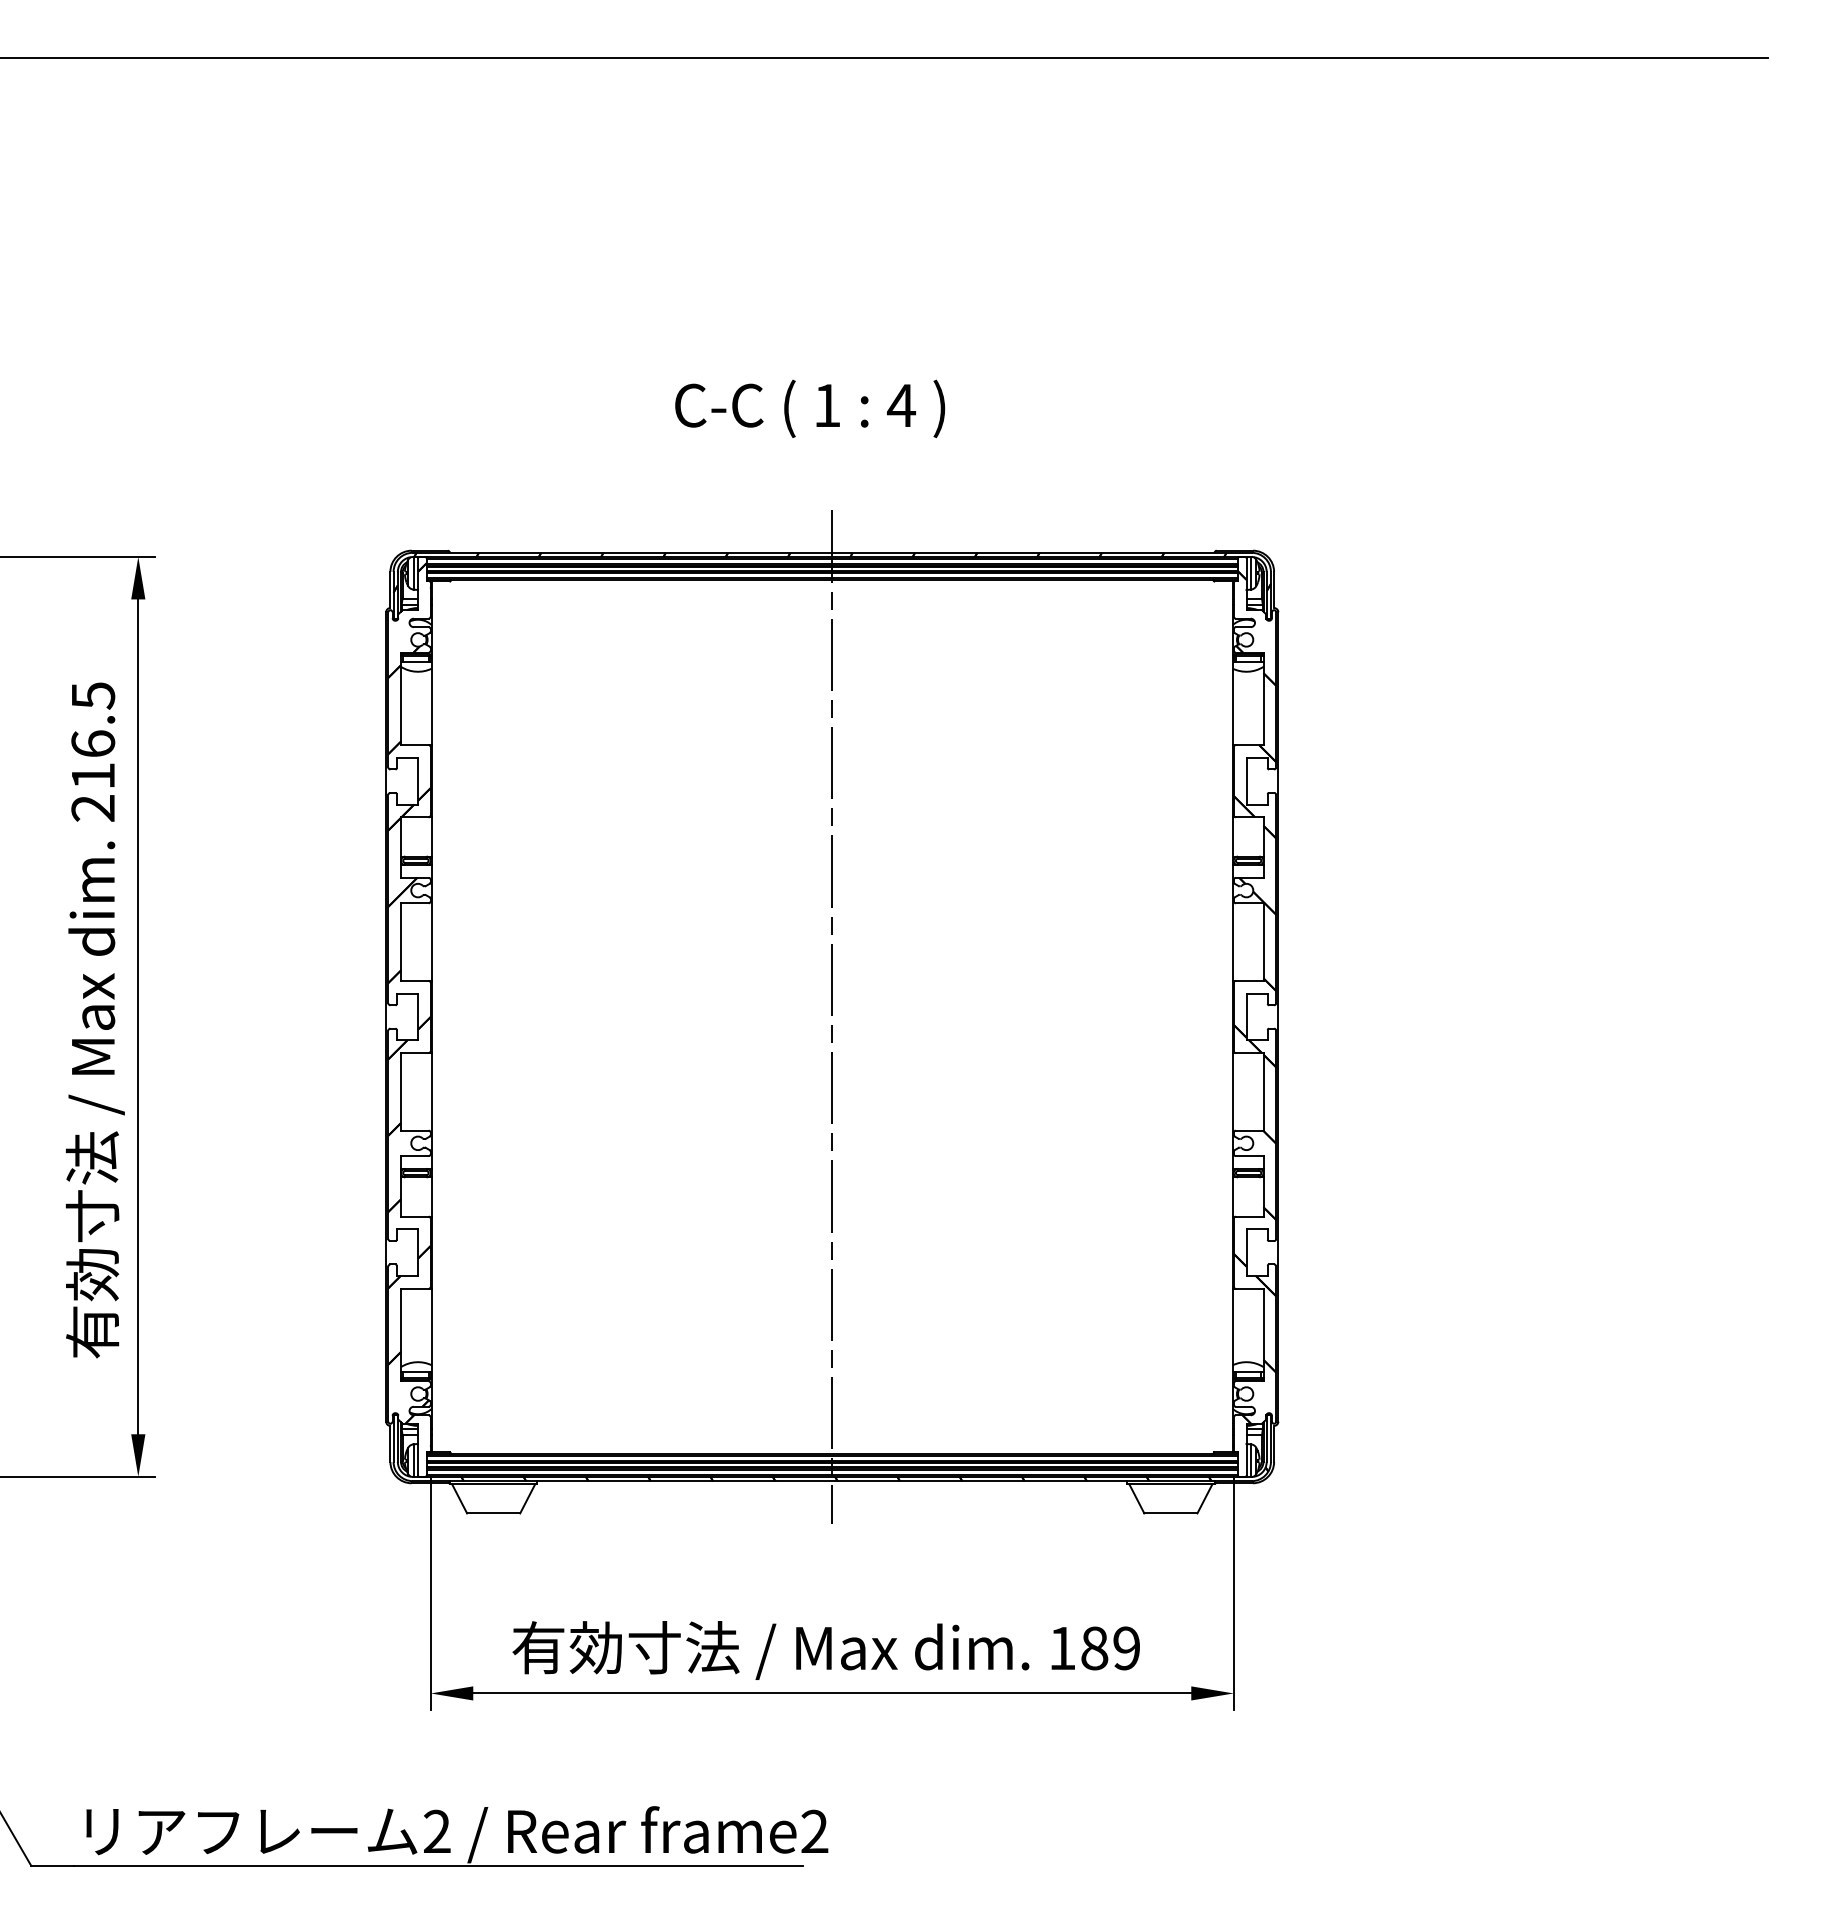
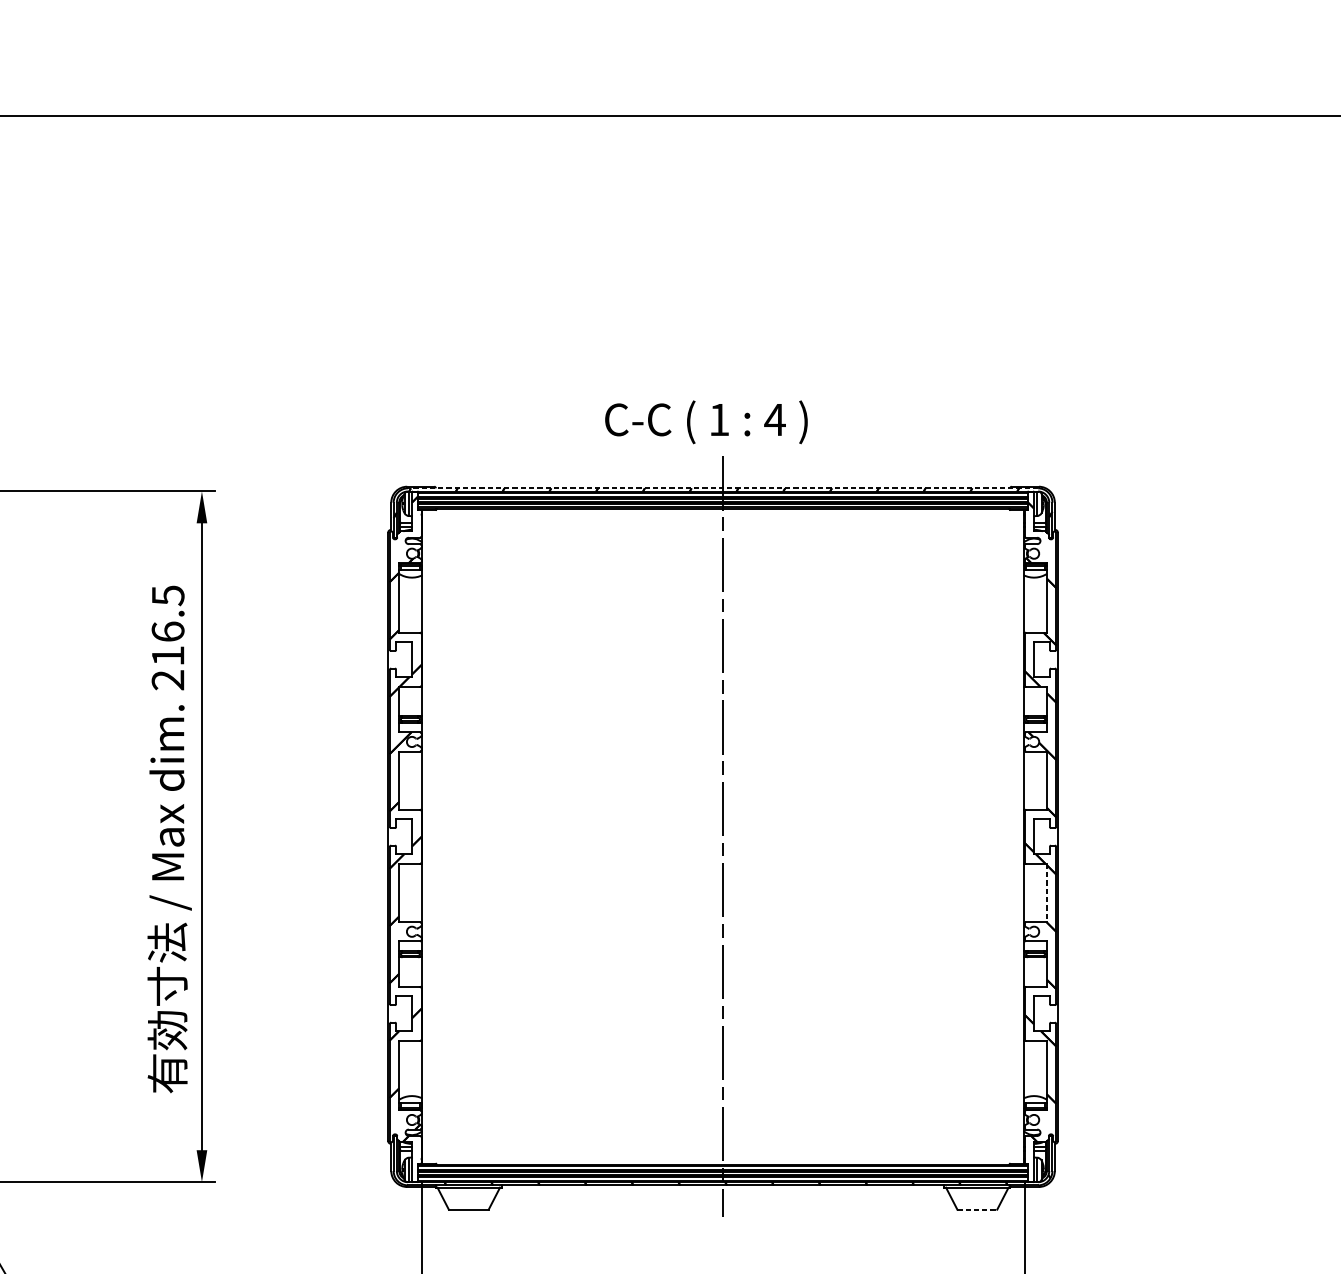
text: (810, 408) -> (706, 422), moved
line: (832, 552) -> (723, 488), solid -> dashed
line: (1263, 1091) -> (1046, 892), solid -> dashed
line: (1170, 1513) -> (977, 1209), solid -> dashed

